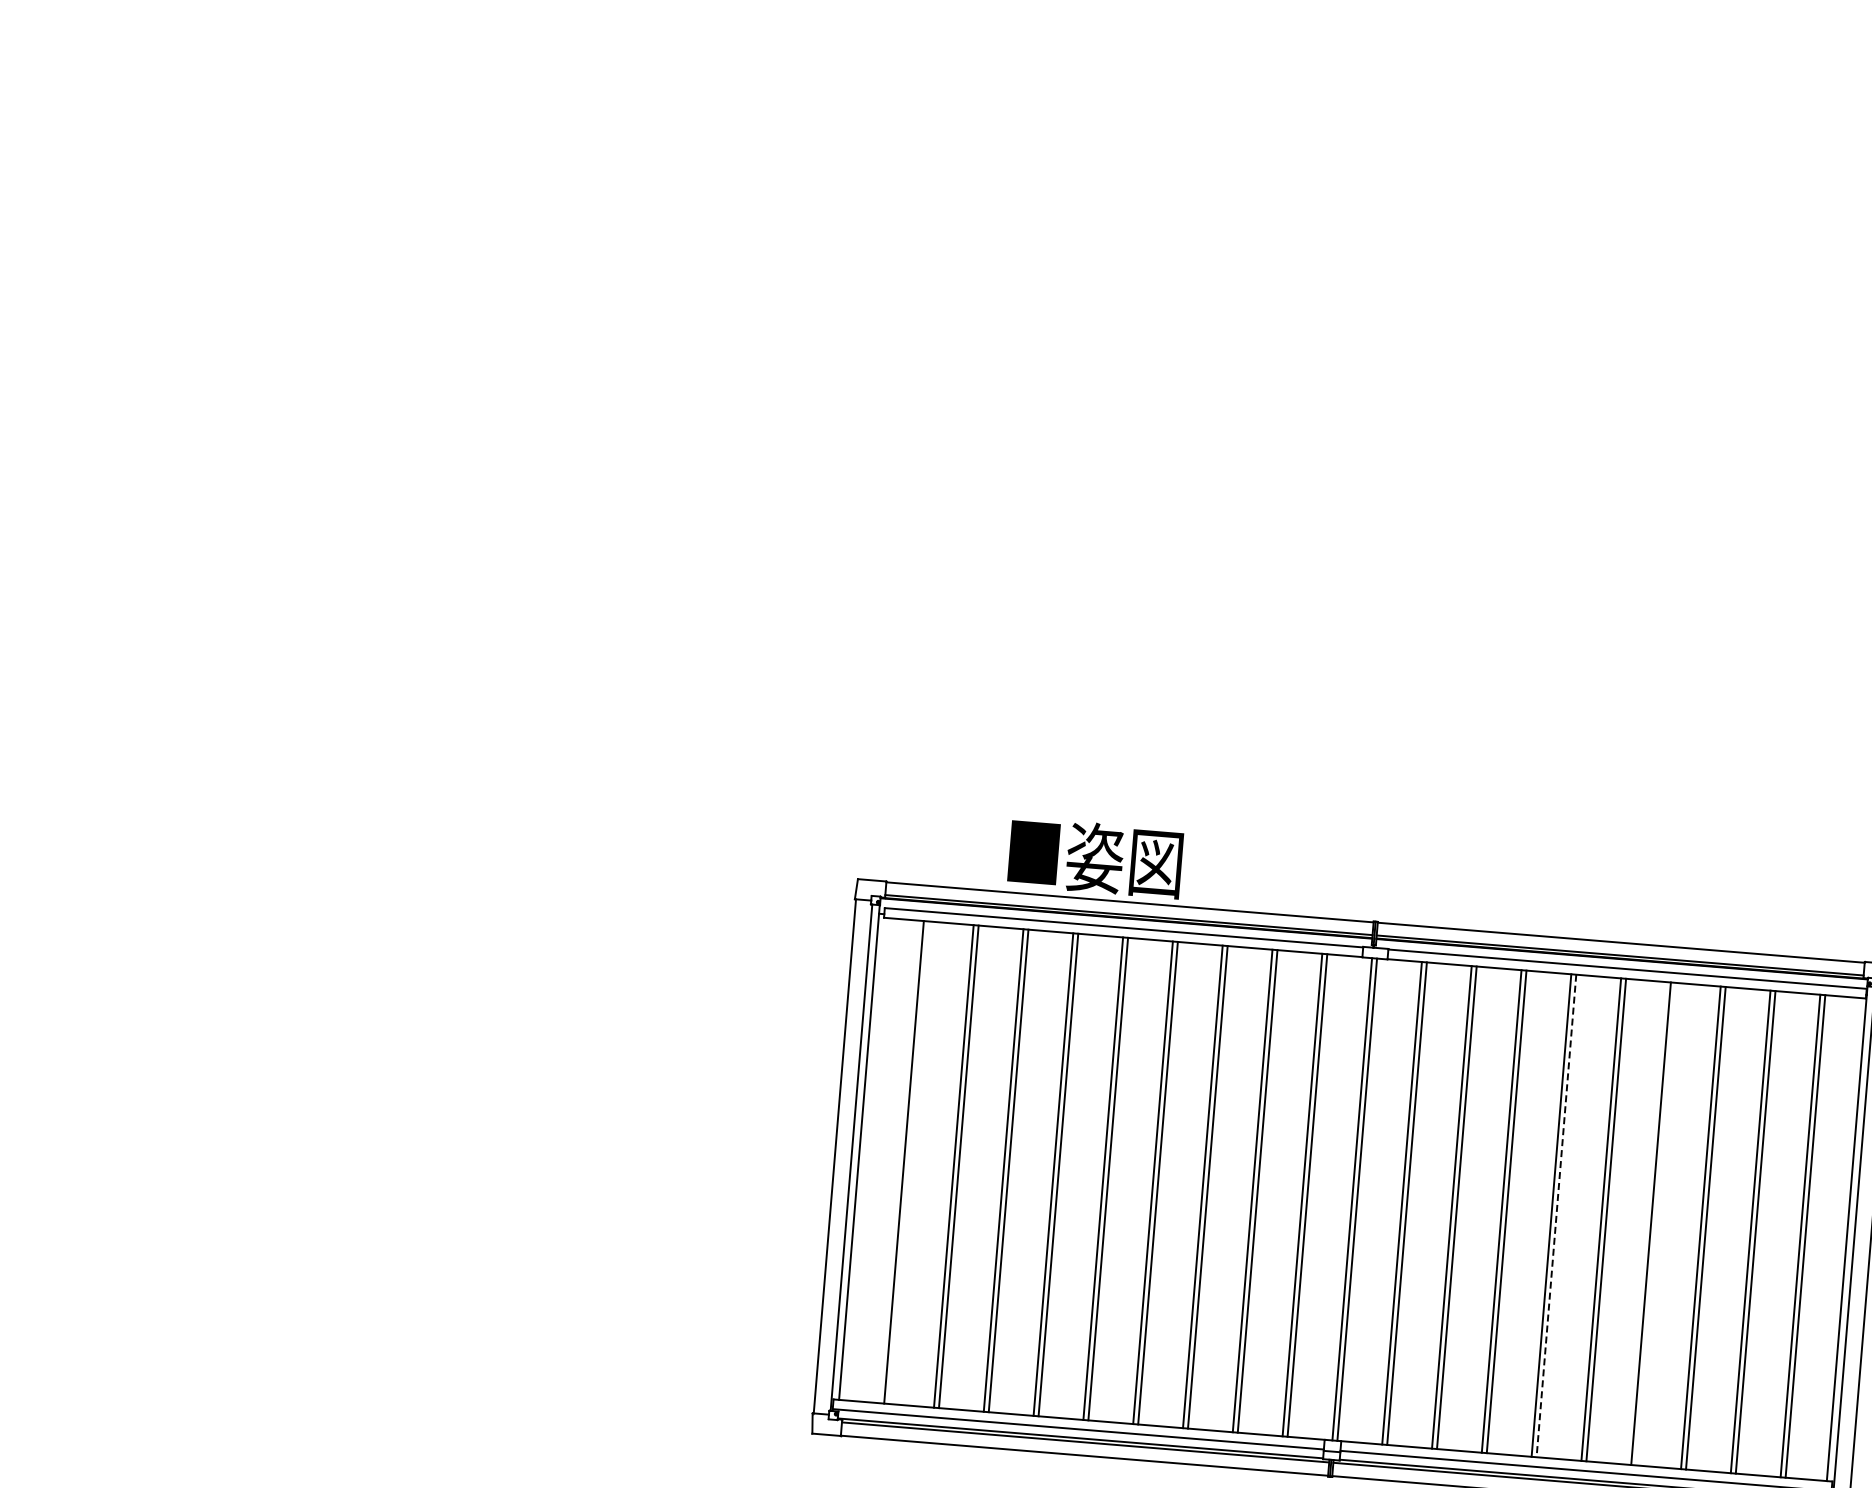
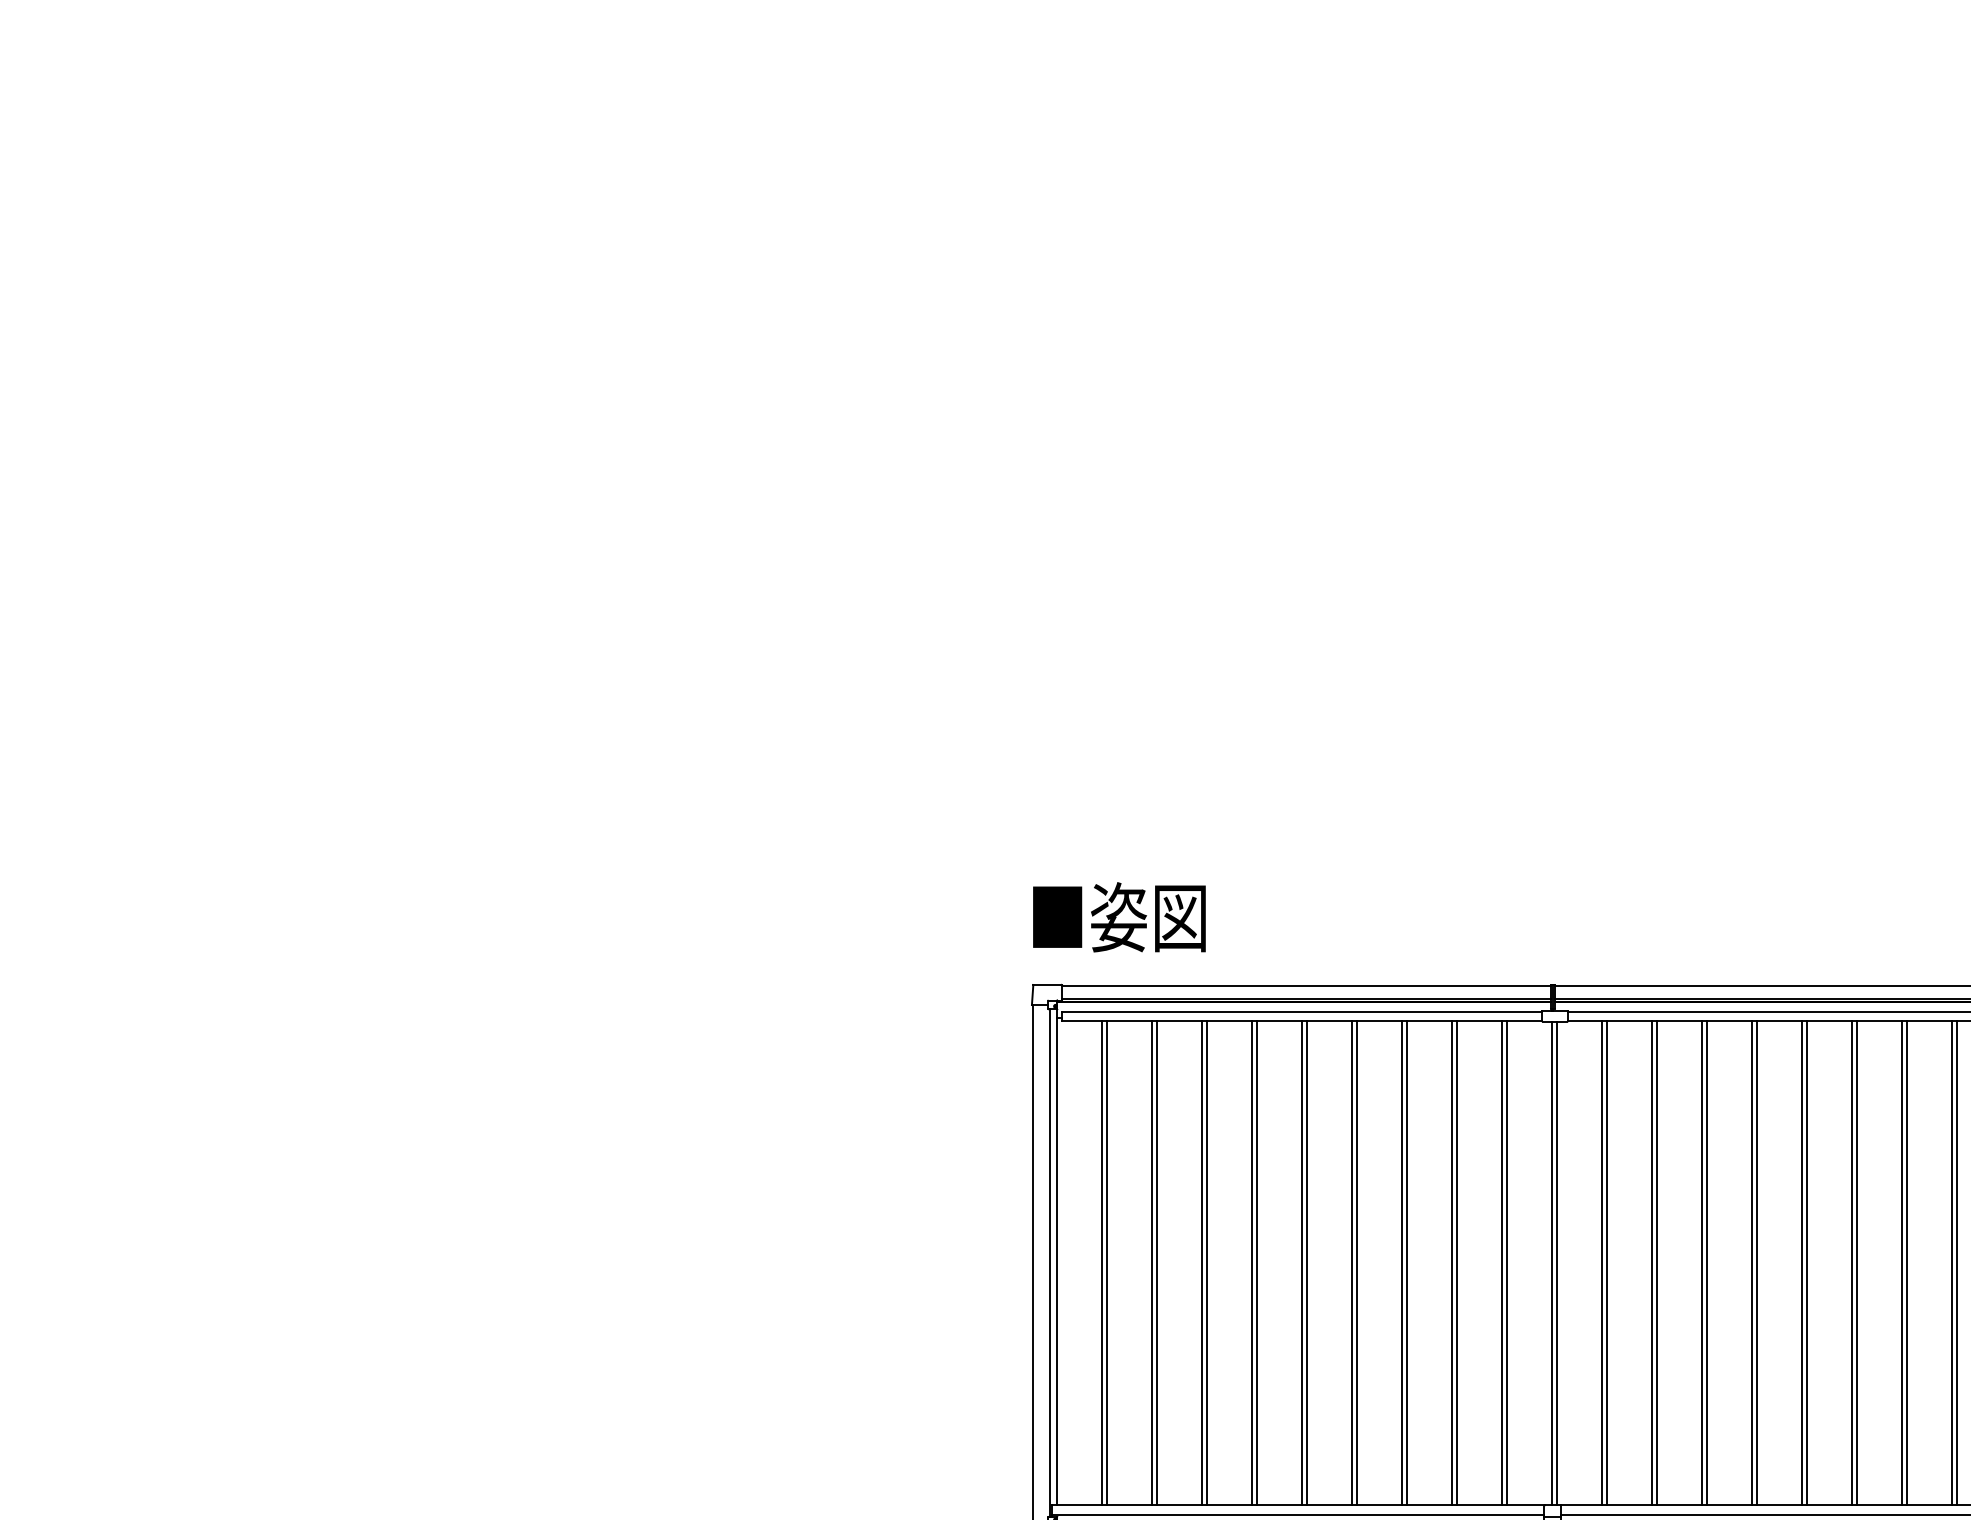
text: (1095, 858) -> (1119, 917), moved
line: (909, 1162) -> (1107, 1263), added
line: (1556, 1216) -> (1757, 1263), dashed -> solid
line: (1656, 1224) -> (1857, 1263), added

